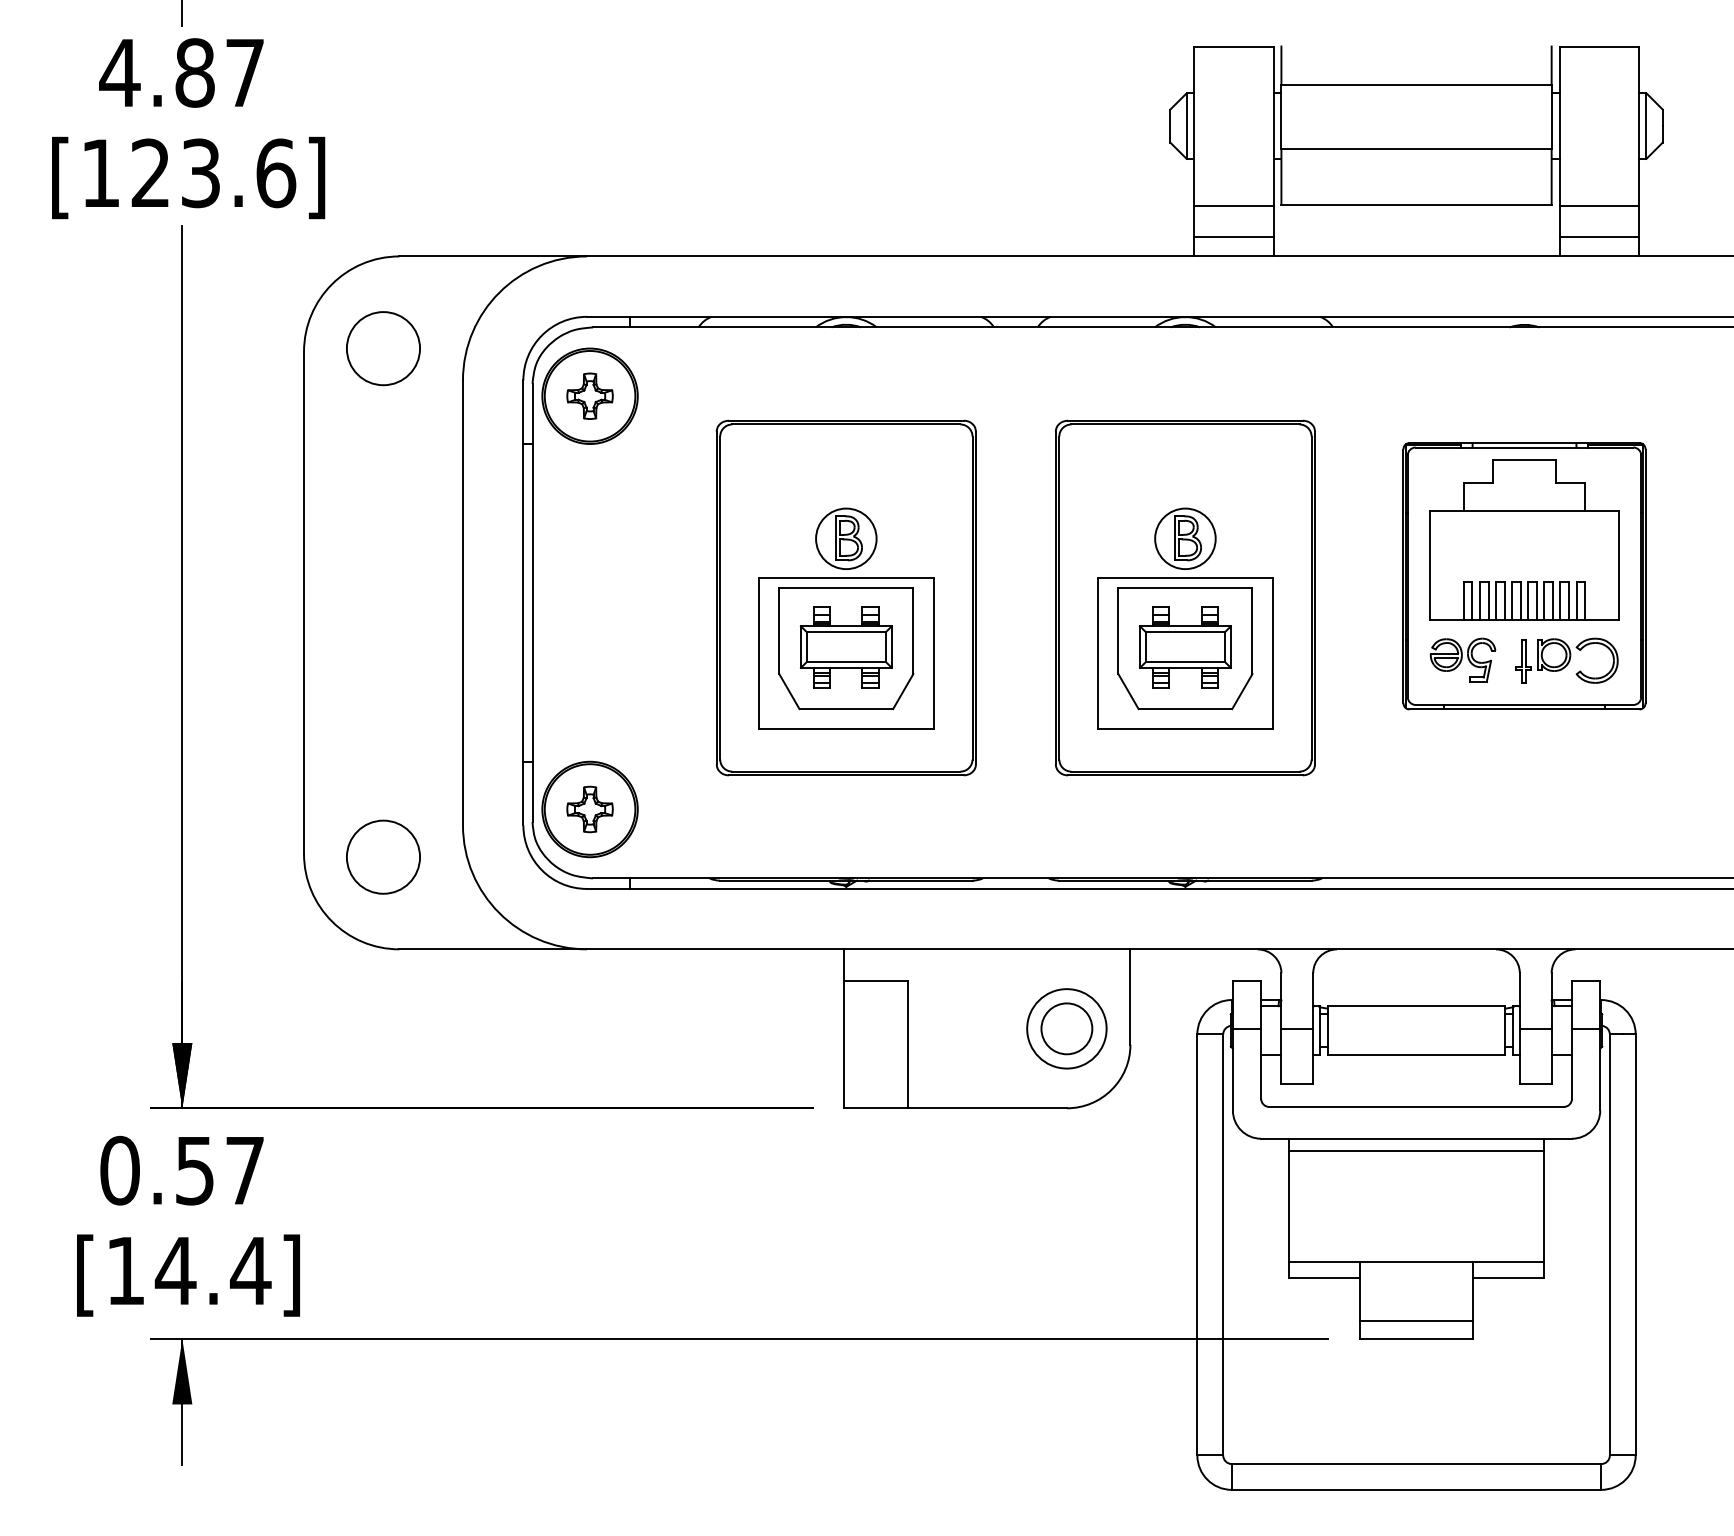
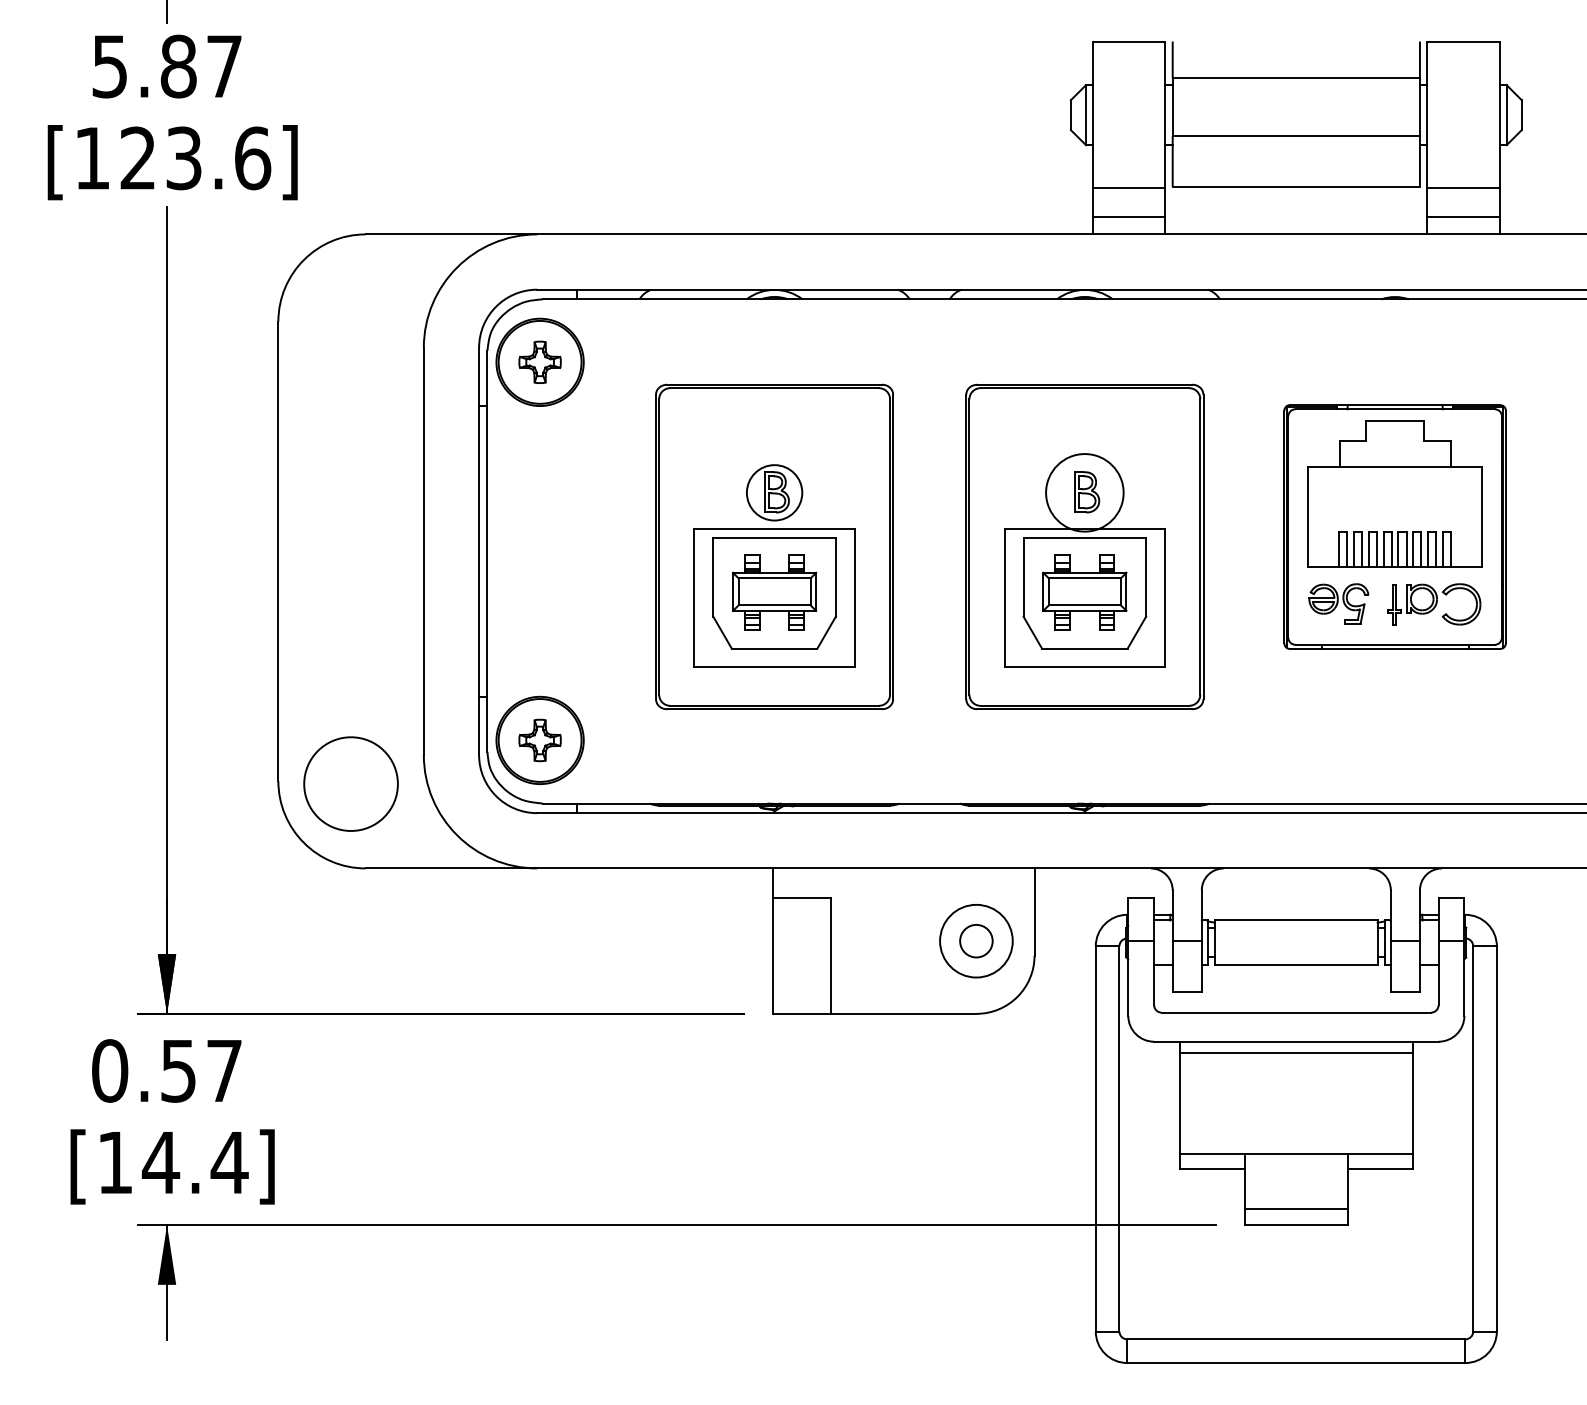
text: (119, 73) -> (109, 67), 4.87 -> 5.87
circle: (383, 348) -> (351, 318), removed
circle: (1185, 538) -> (1084, 492), size x1.4
circle: (383, 856) -> (351, 783), size x1.4
circle: (1066, 1028) -> (976, 940), size x0.7

